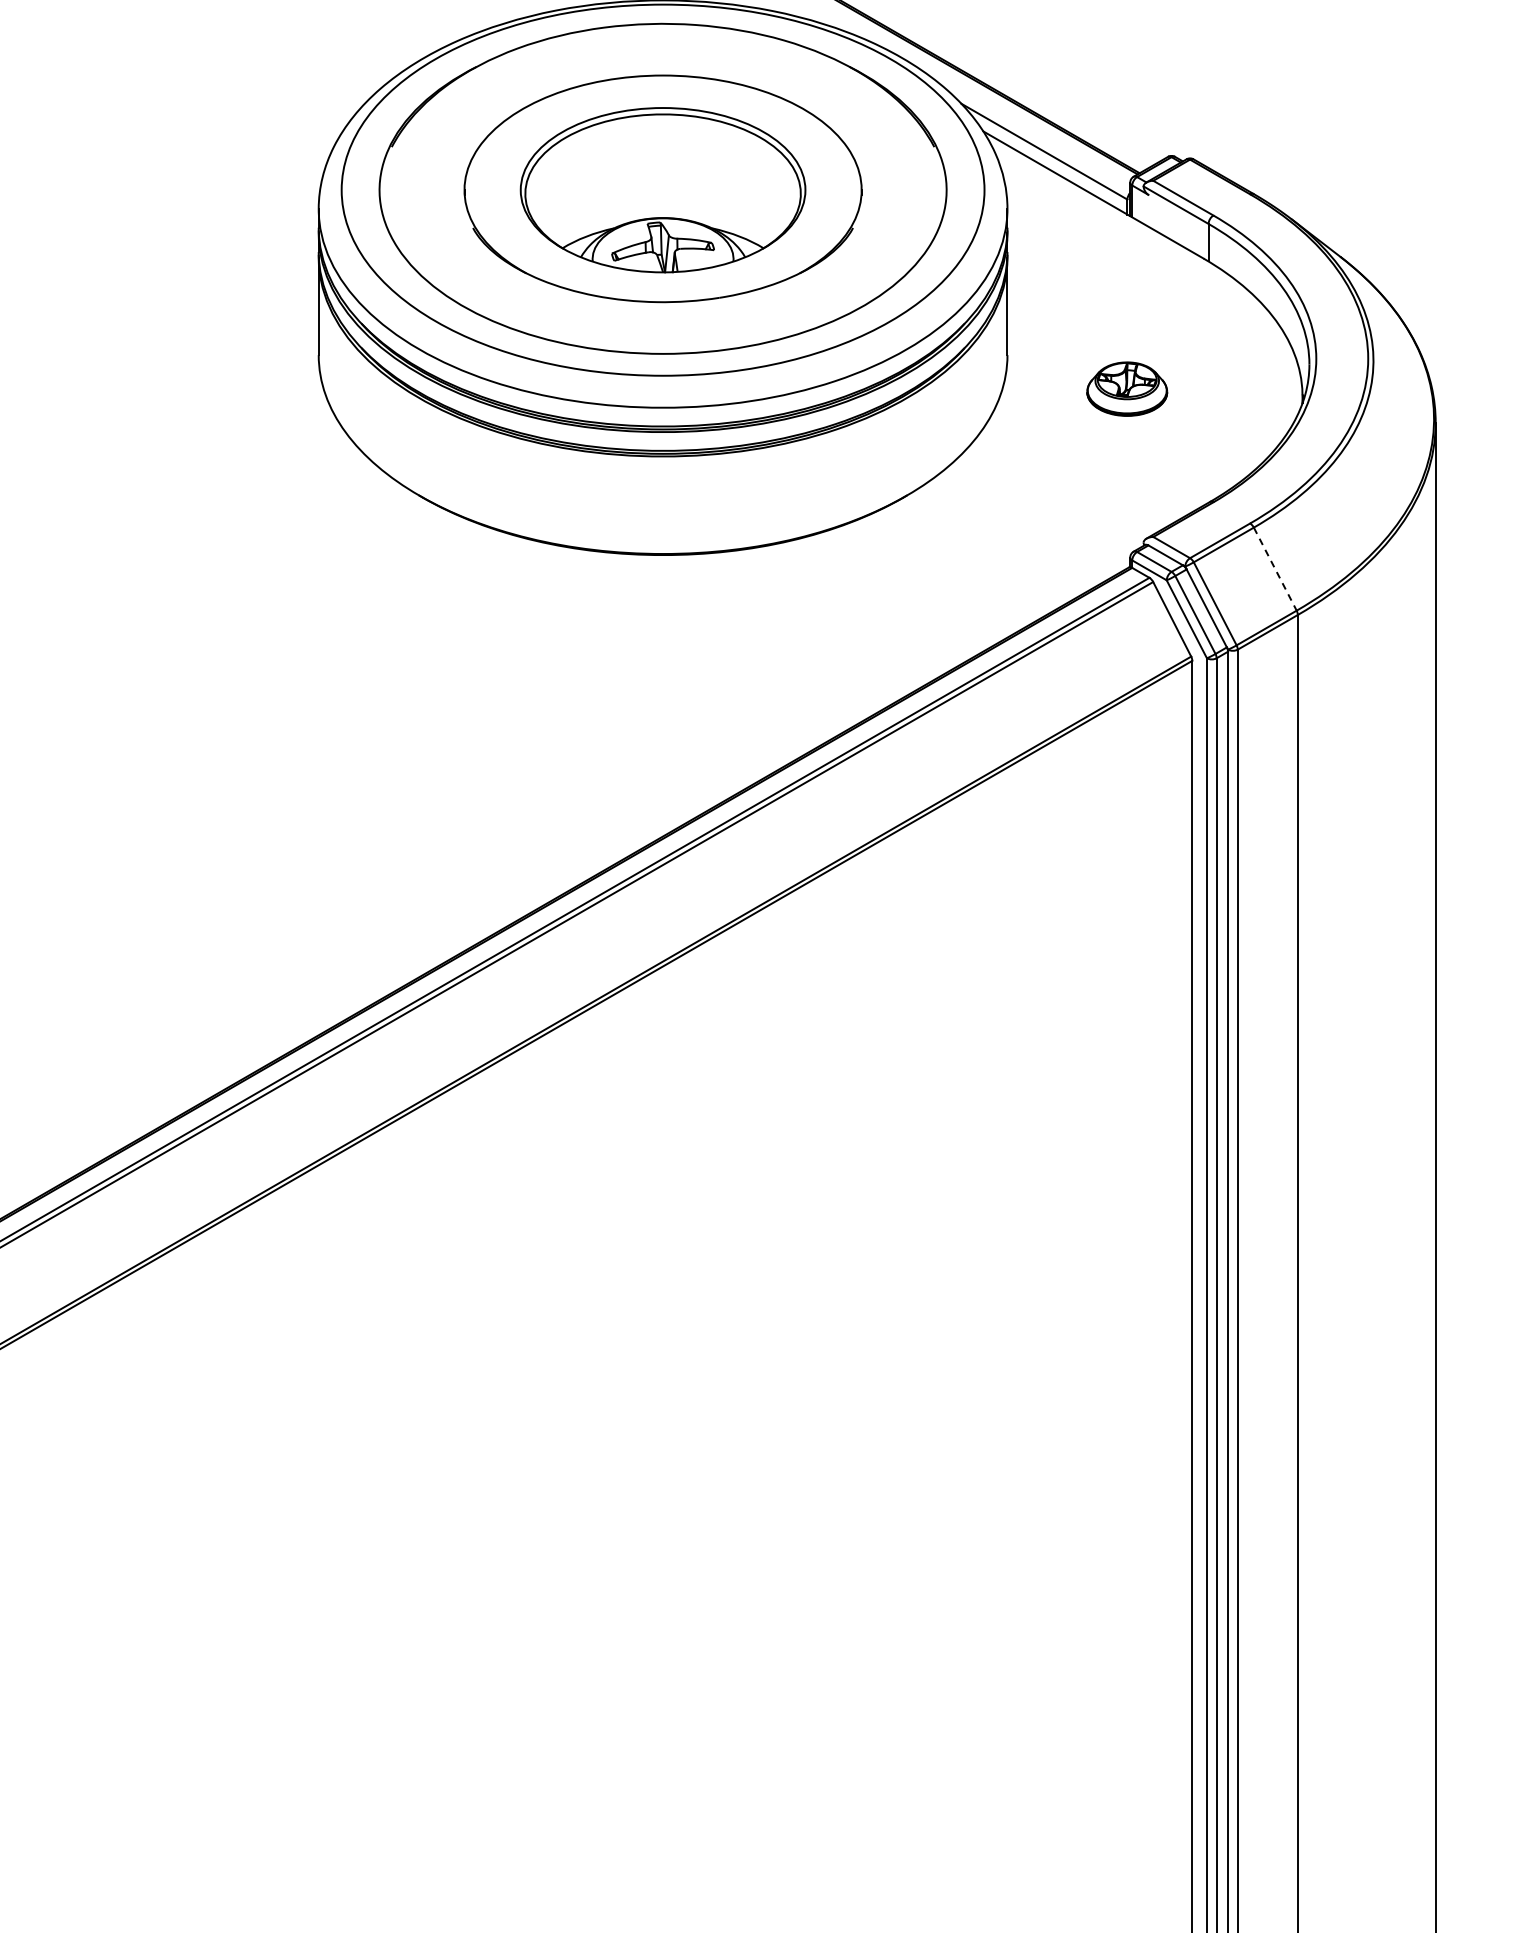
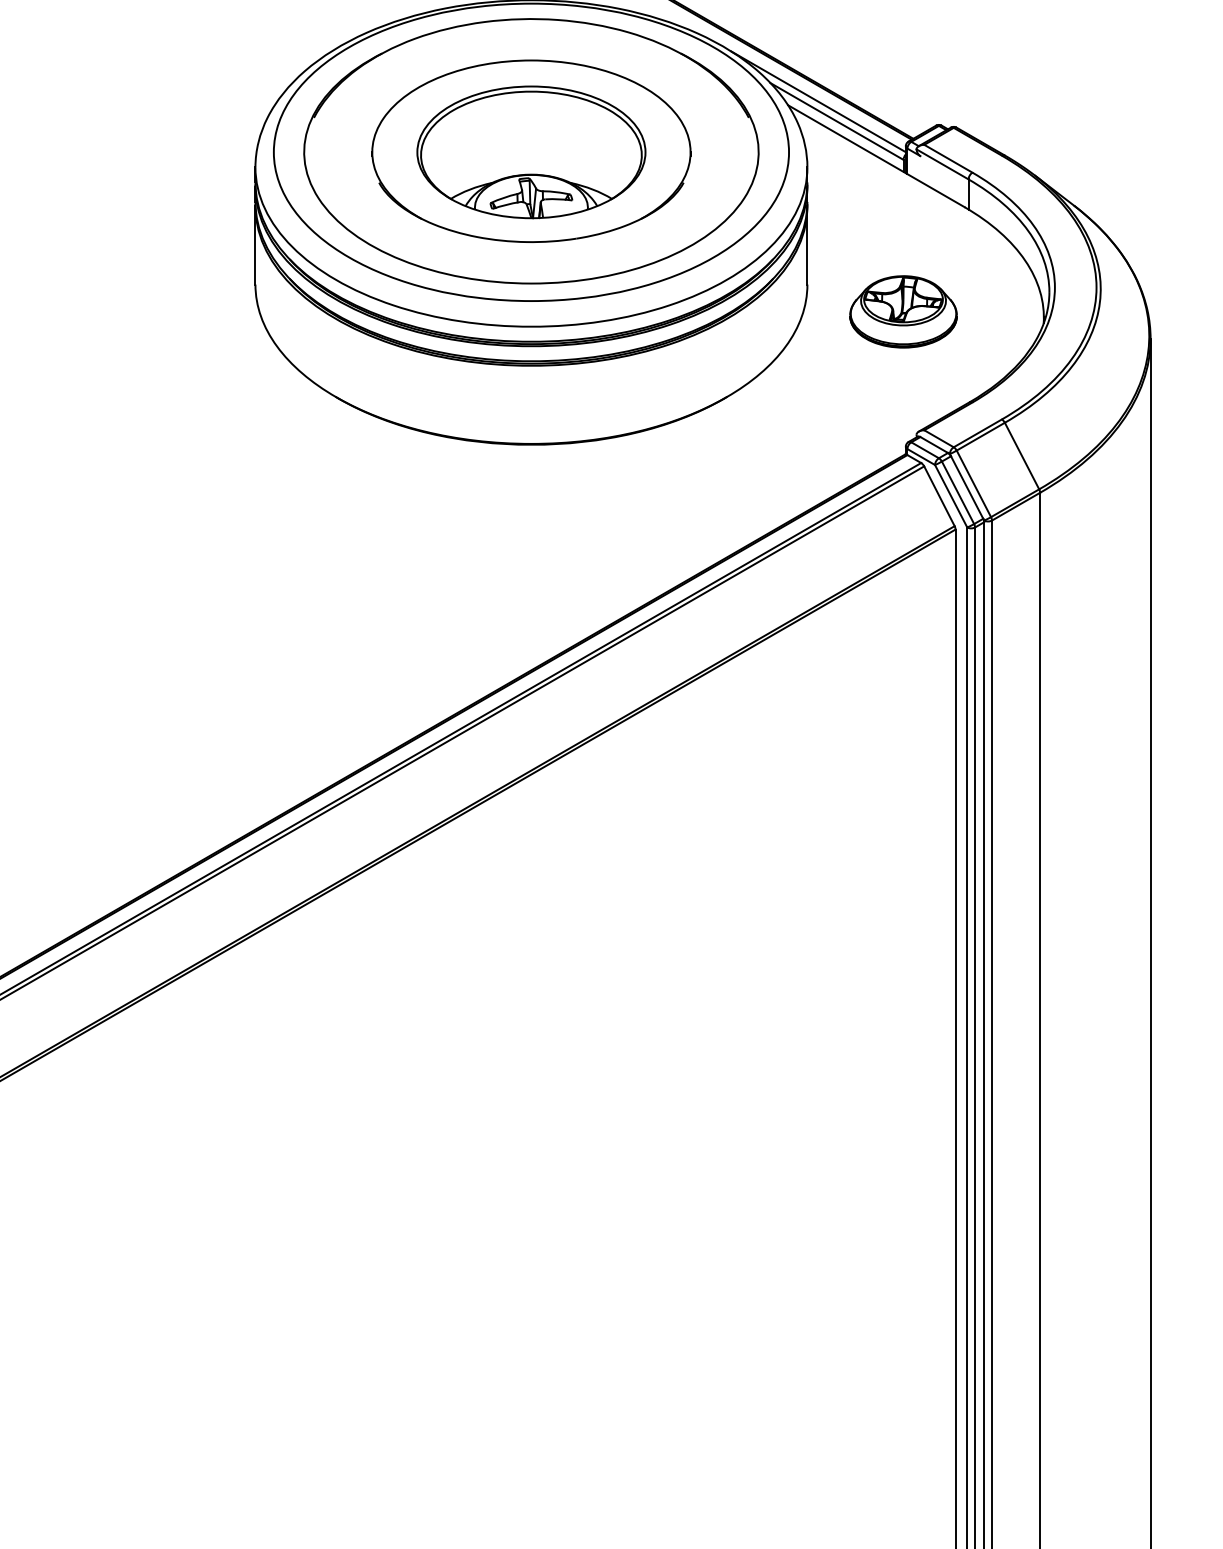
line: (1021, 126) -> (818, 101), added
part: (1126, 388) -> (902, 311), size x1.67
line: (1275, 569) -> (1022, 456), dashed -> solid

